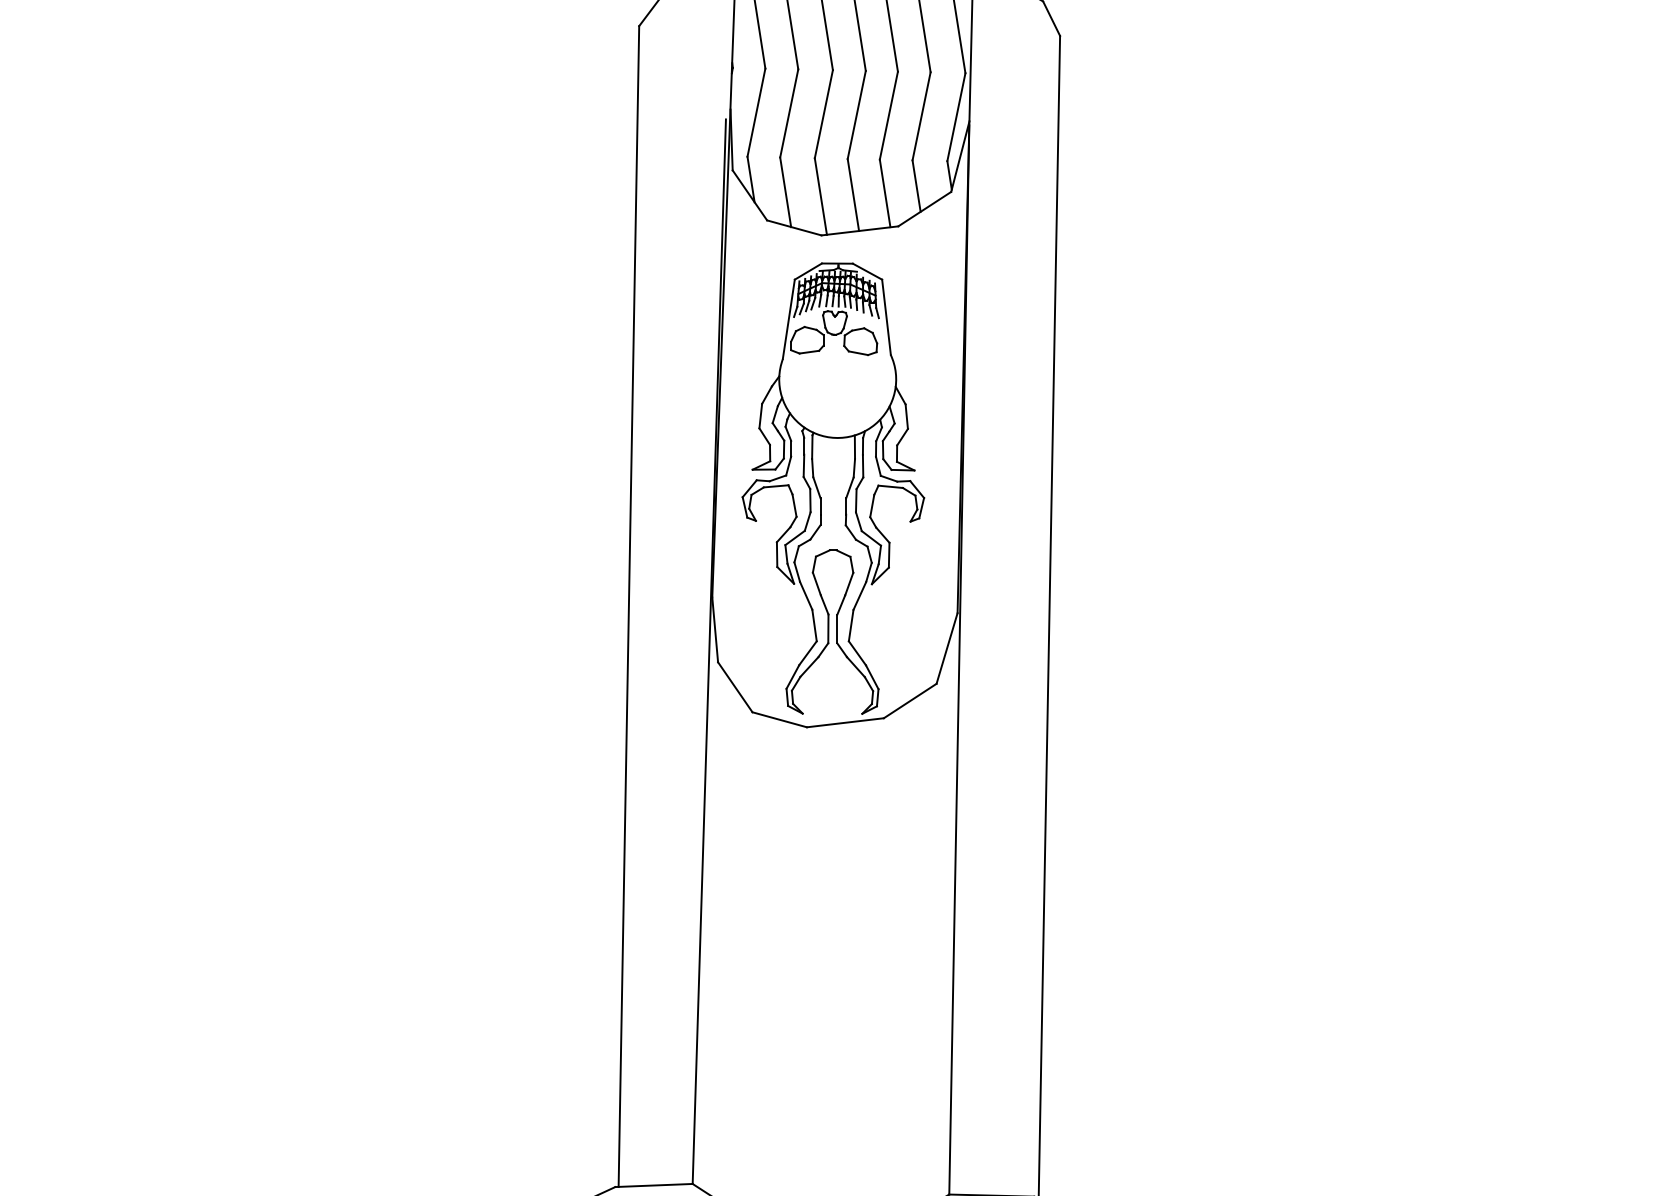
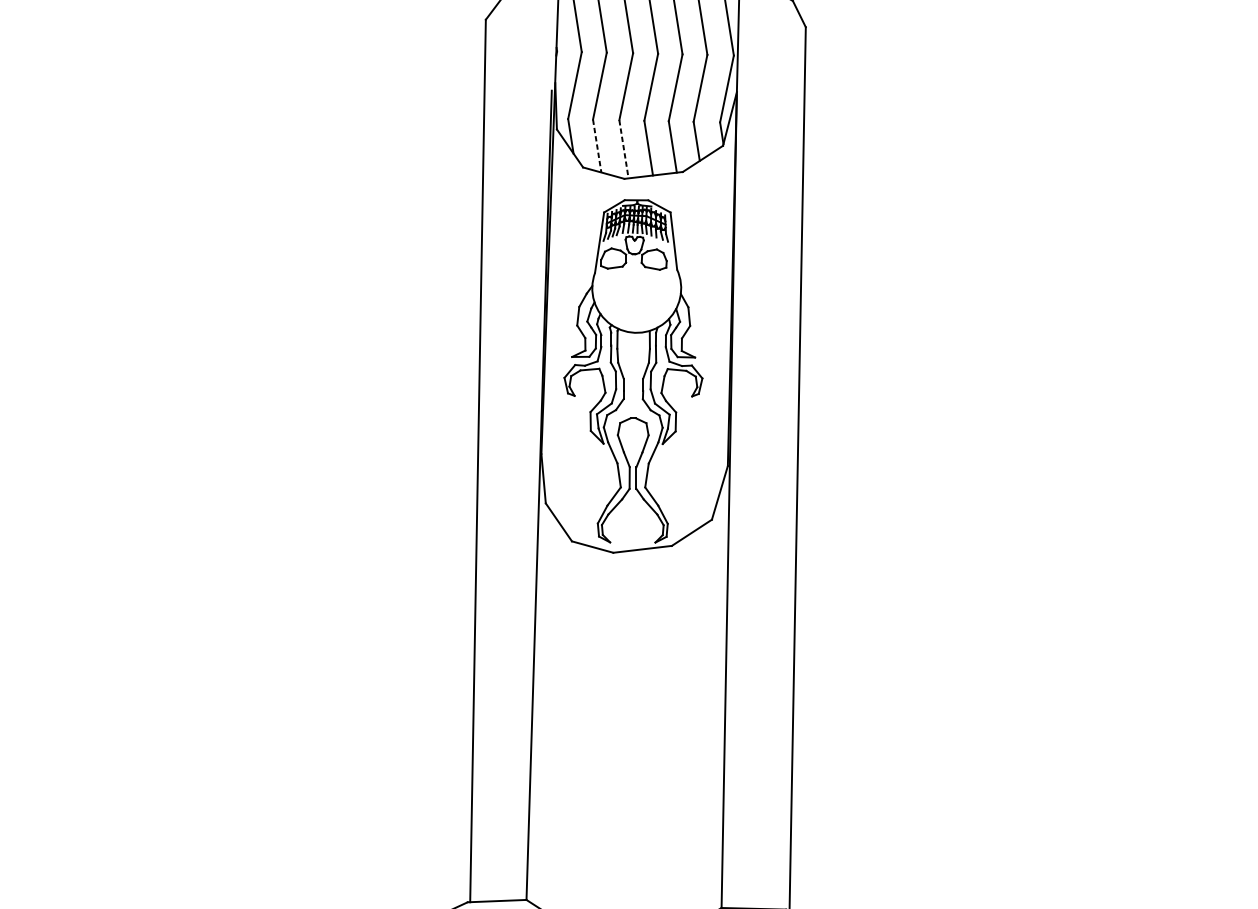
line: (785, 192) -> (597, 146), solid -> dashed
line: (820, 196) -> (623, 149), solid -> dashed

